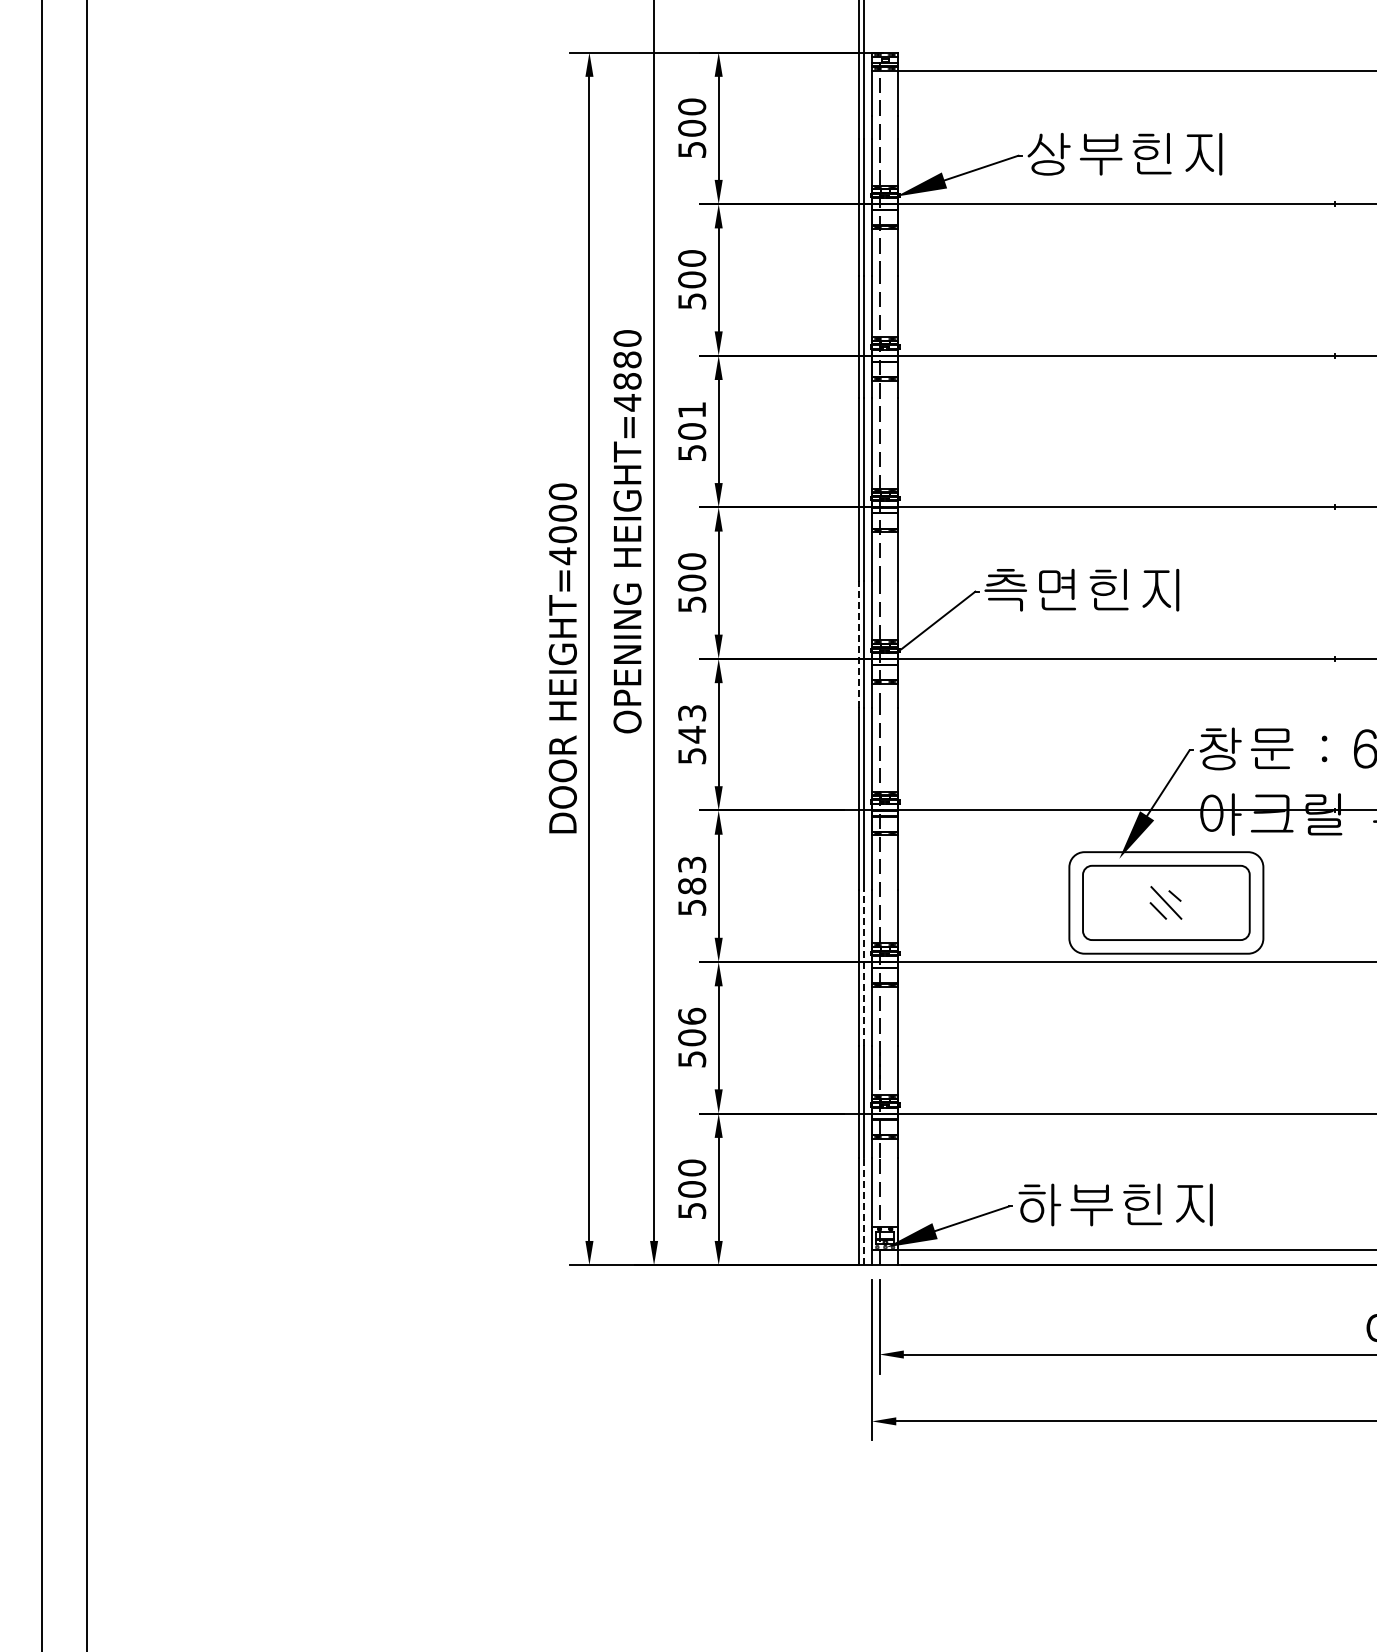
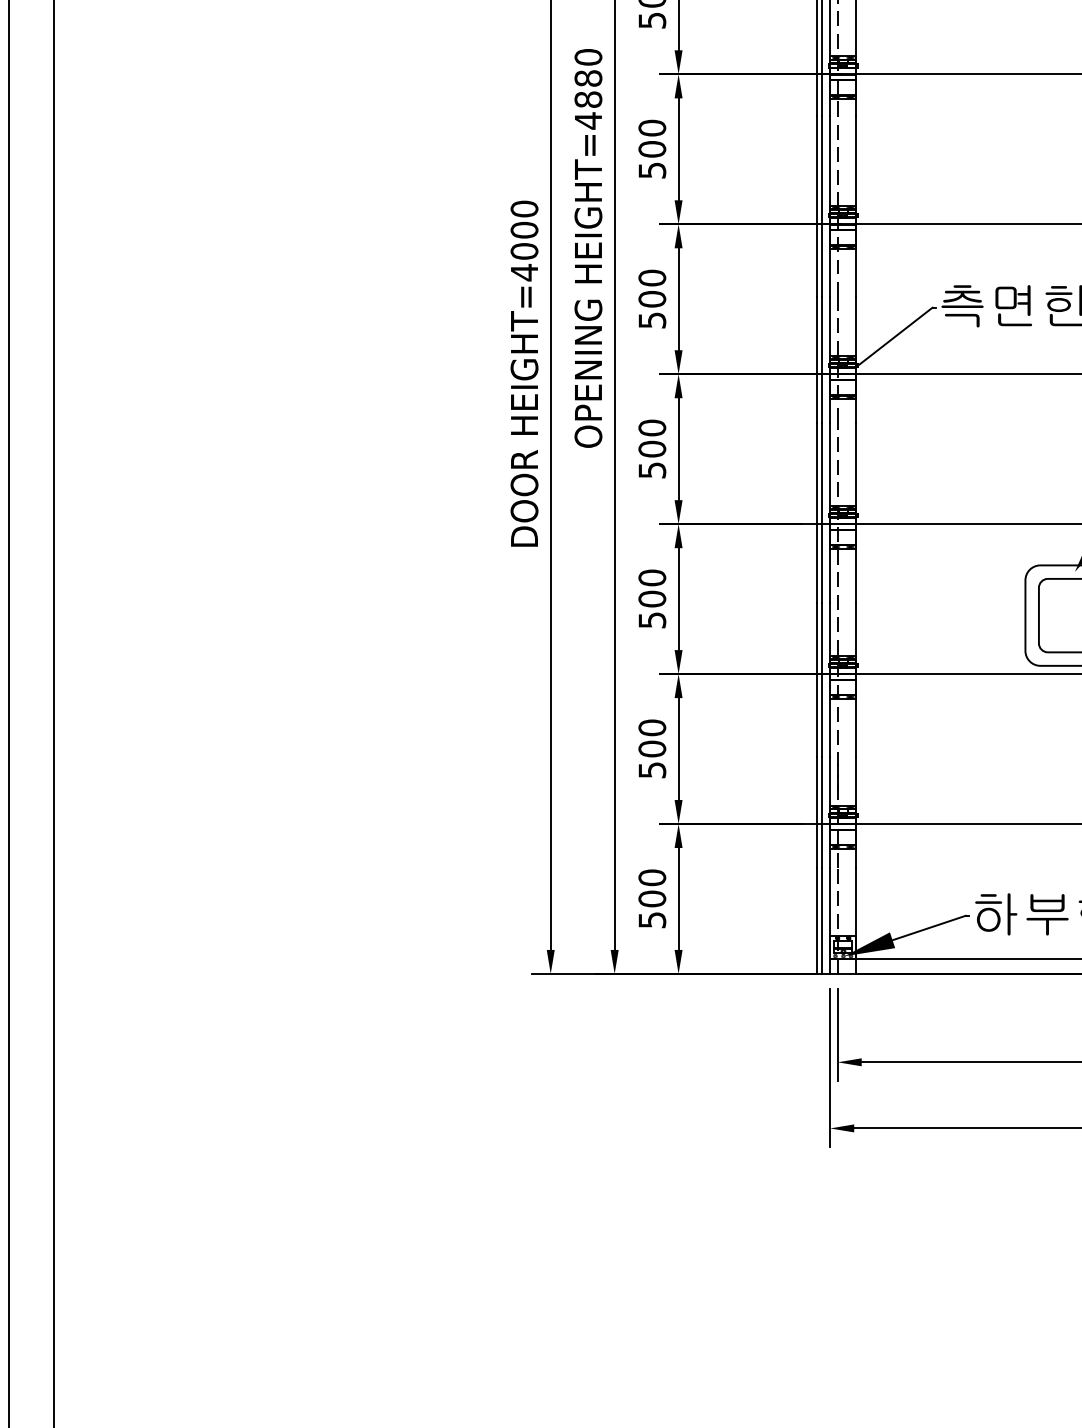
text: (692, 409) -> (652, 127), 501 -> 500
line: (858, 644) -> (816, 360), dashed -> solid
text: (692, 723) -> (652, 438), 543 -> 500
text: (692, 875) -> (652, 588), 583 -> 500
line: (863, 968) -> (821, 680), dashed -> solid
text: (692, 1015) -> (652, 726), 506 -> 500
line: (863, 1211) -> (821, 920), dashed -> solid

